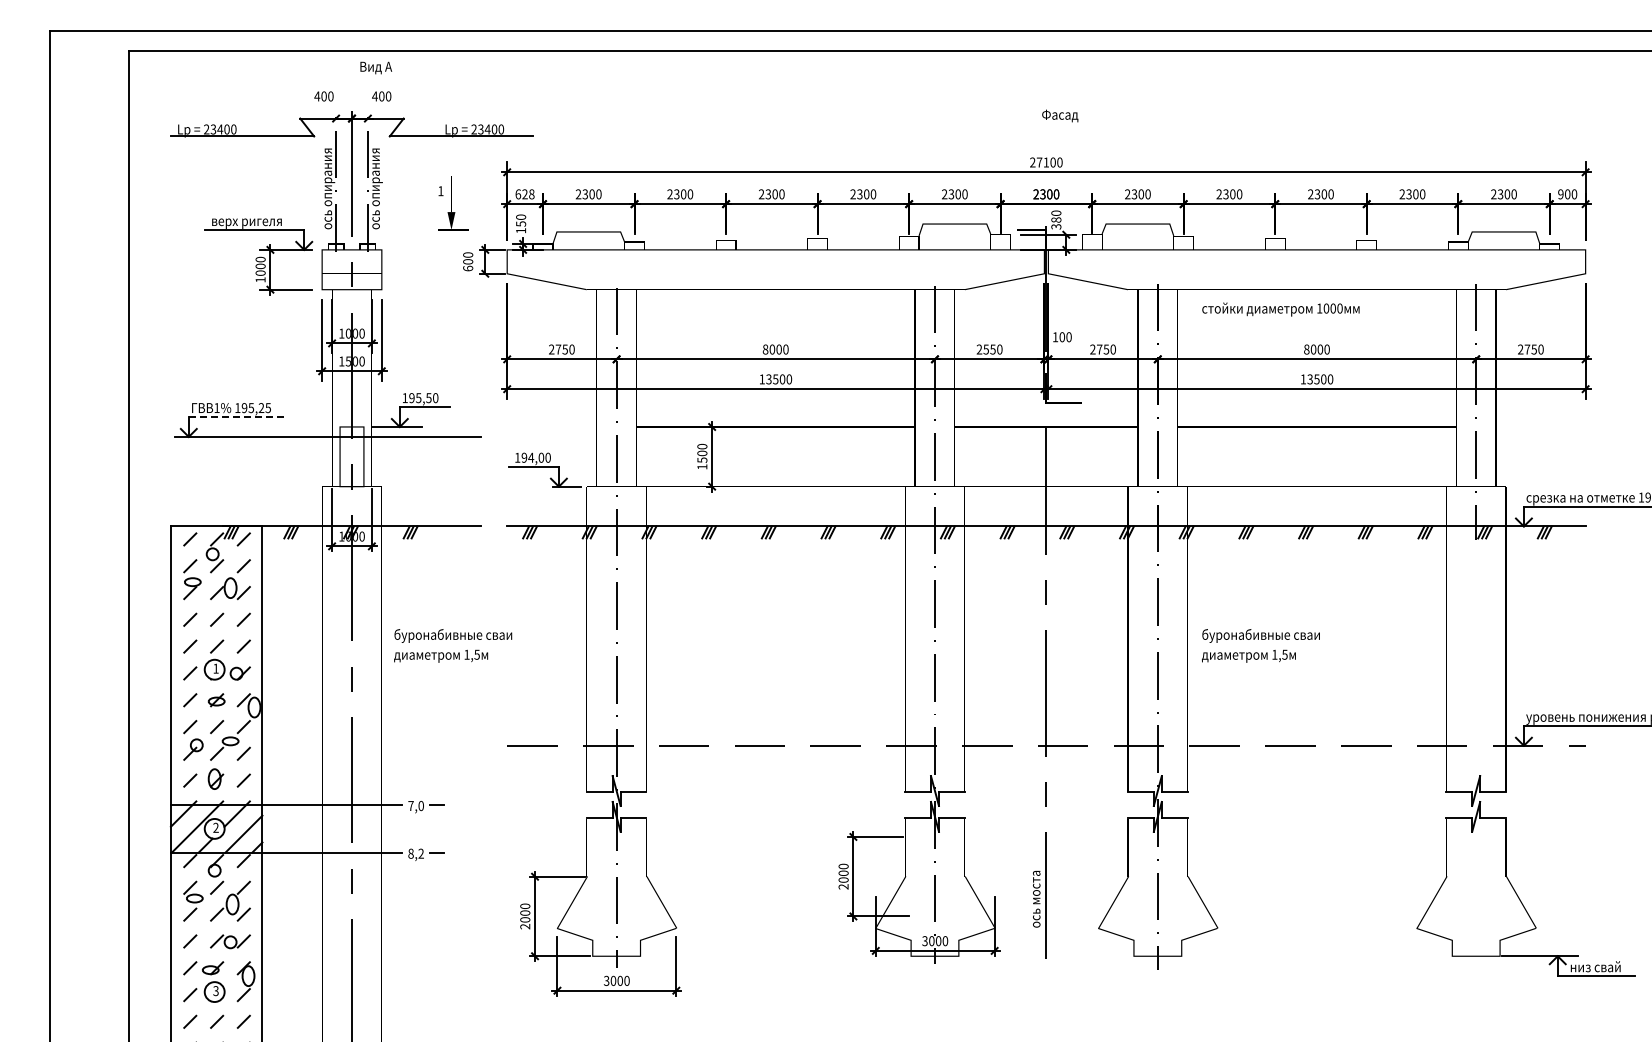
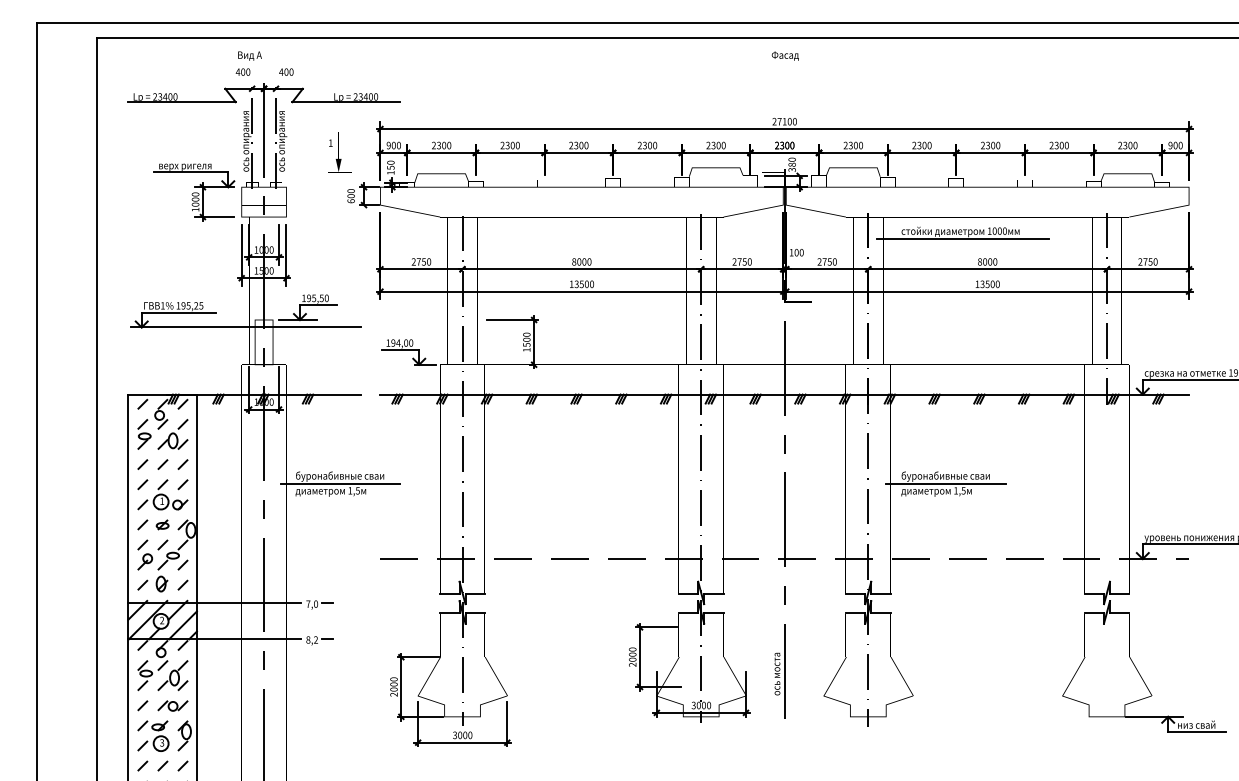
text: (376, 67) -> (250, 55), moved
text: (1060, 115) -> (785, 55), moved
text: (524, 194) -> (393, 145), 628 -> 900
line: (1283, 319) -> (962, 239), added
text: (985, 349) -> (739, 261), 2550 -> 2750
line: (238, 417) -> (178, 312), dashed -> solid
line: (453, 645) -> (340, 483), added
line: (1260, 645) -> (945, 483), added

